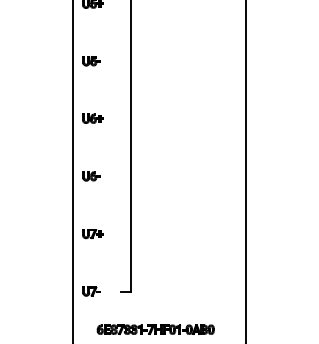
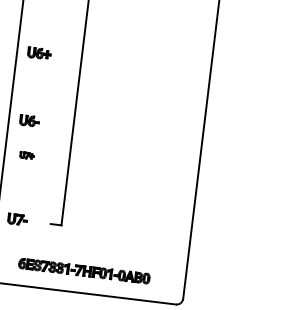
part: (92, 118) -> (38, 53), moved
part: (91, 176) -> (29, 121), moved
part: (92, 234) -> (26, 156), size x0.6

